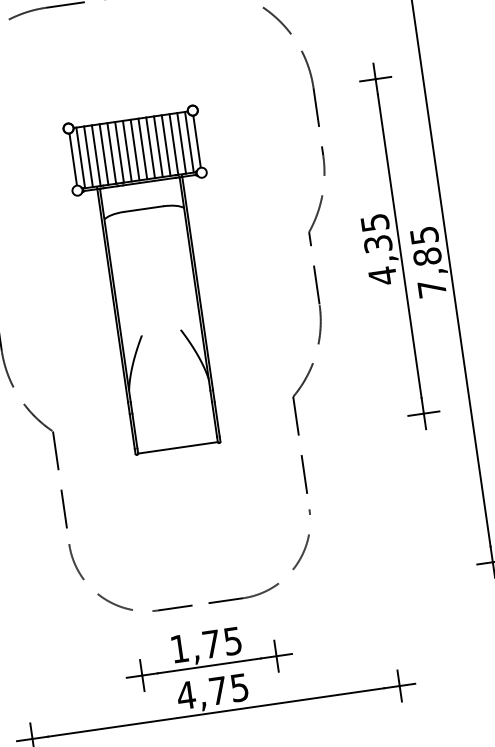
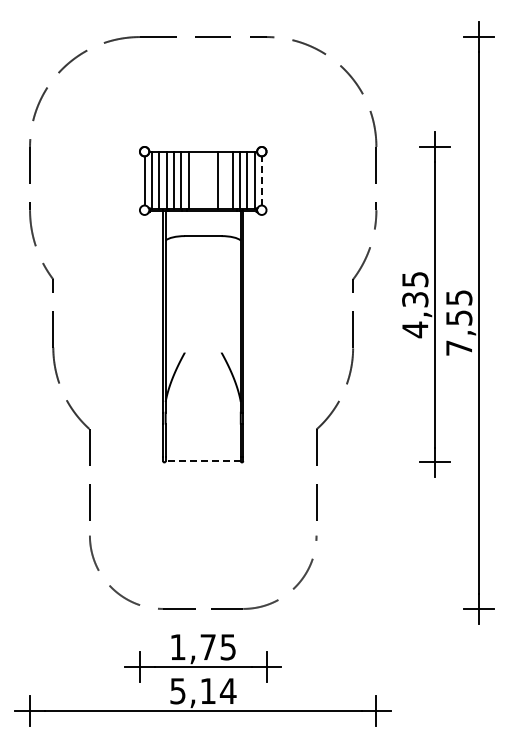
line: (196, 141) -> (261, 180), solid -> dashed
line: (158, 146) -> (225, 180), removed
line: (142, 149) -> (210, 180), removed
line: (135, 150) -> (203, 180), removed
line: (126, 151) -> (195, 180), removed
text: (427, 256) -> (459, 317), 7,85 -> 7,55
line: (178, 448) -> (203, 461), solid -> dashed
text: (212, 692) -> (202, 691), 4,75 -> 5,14

